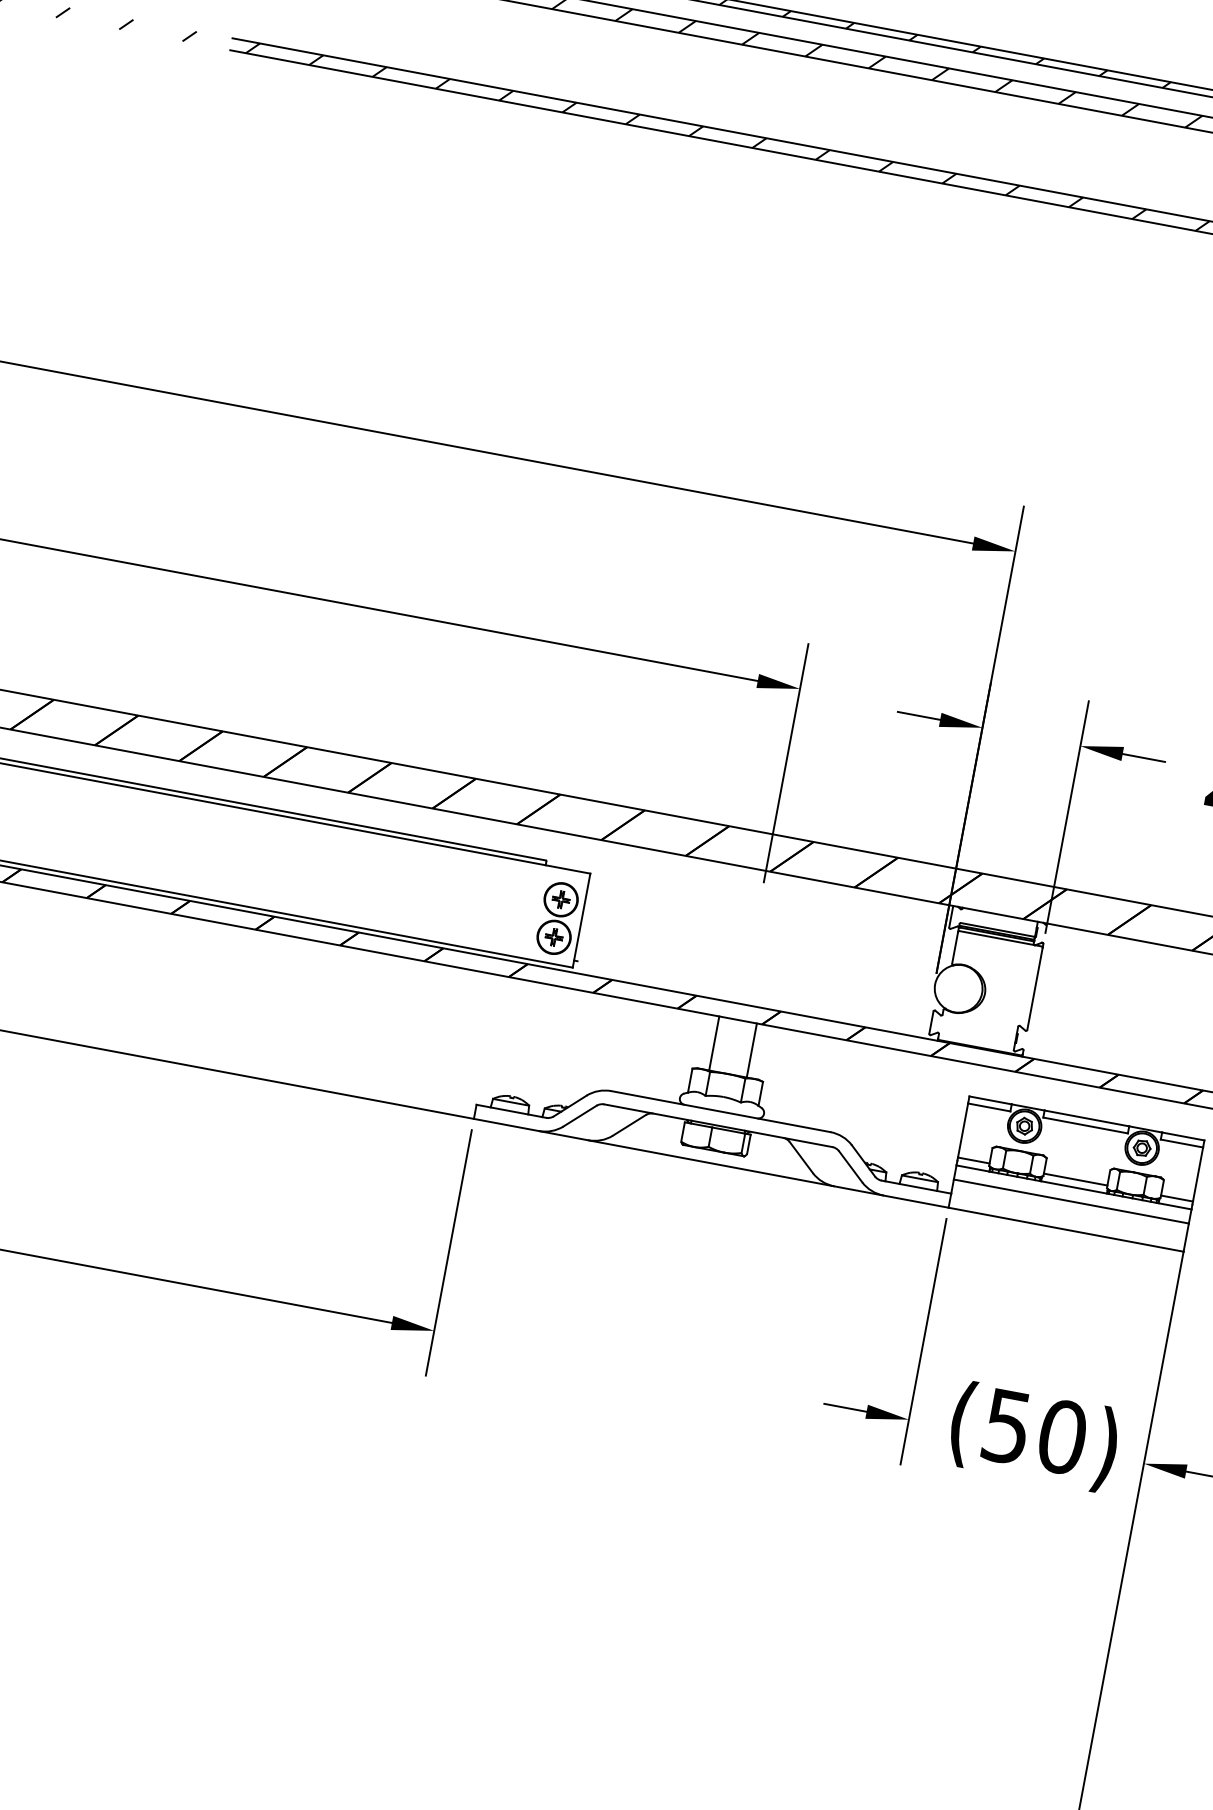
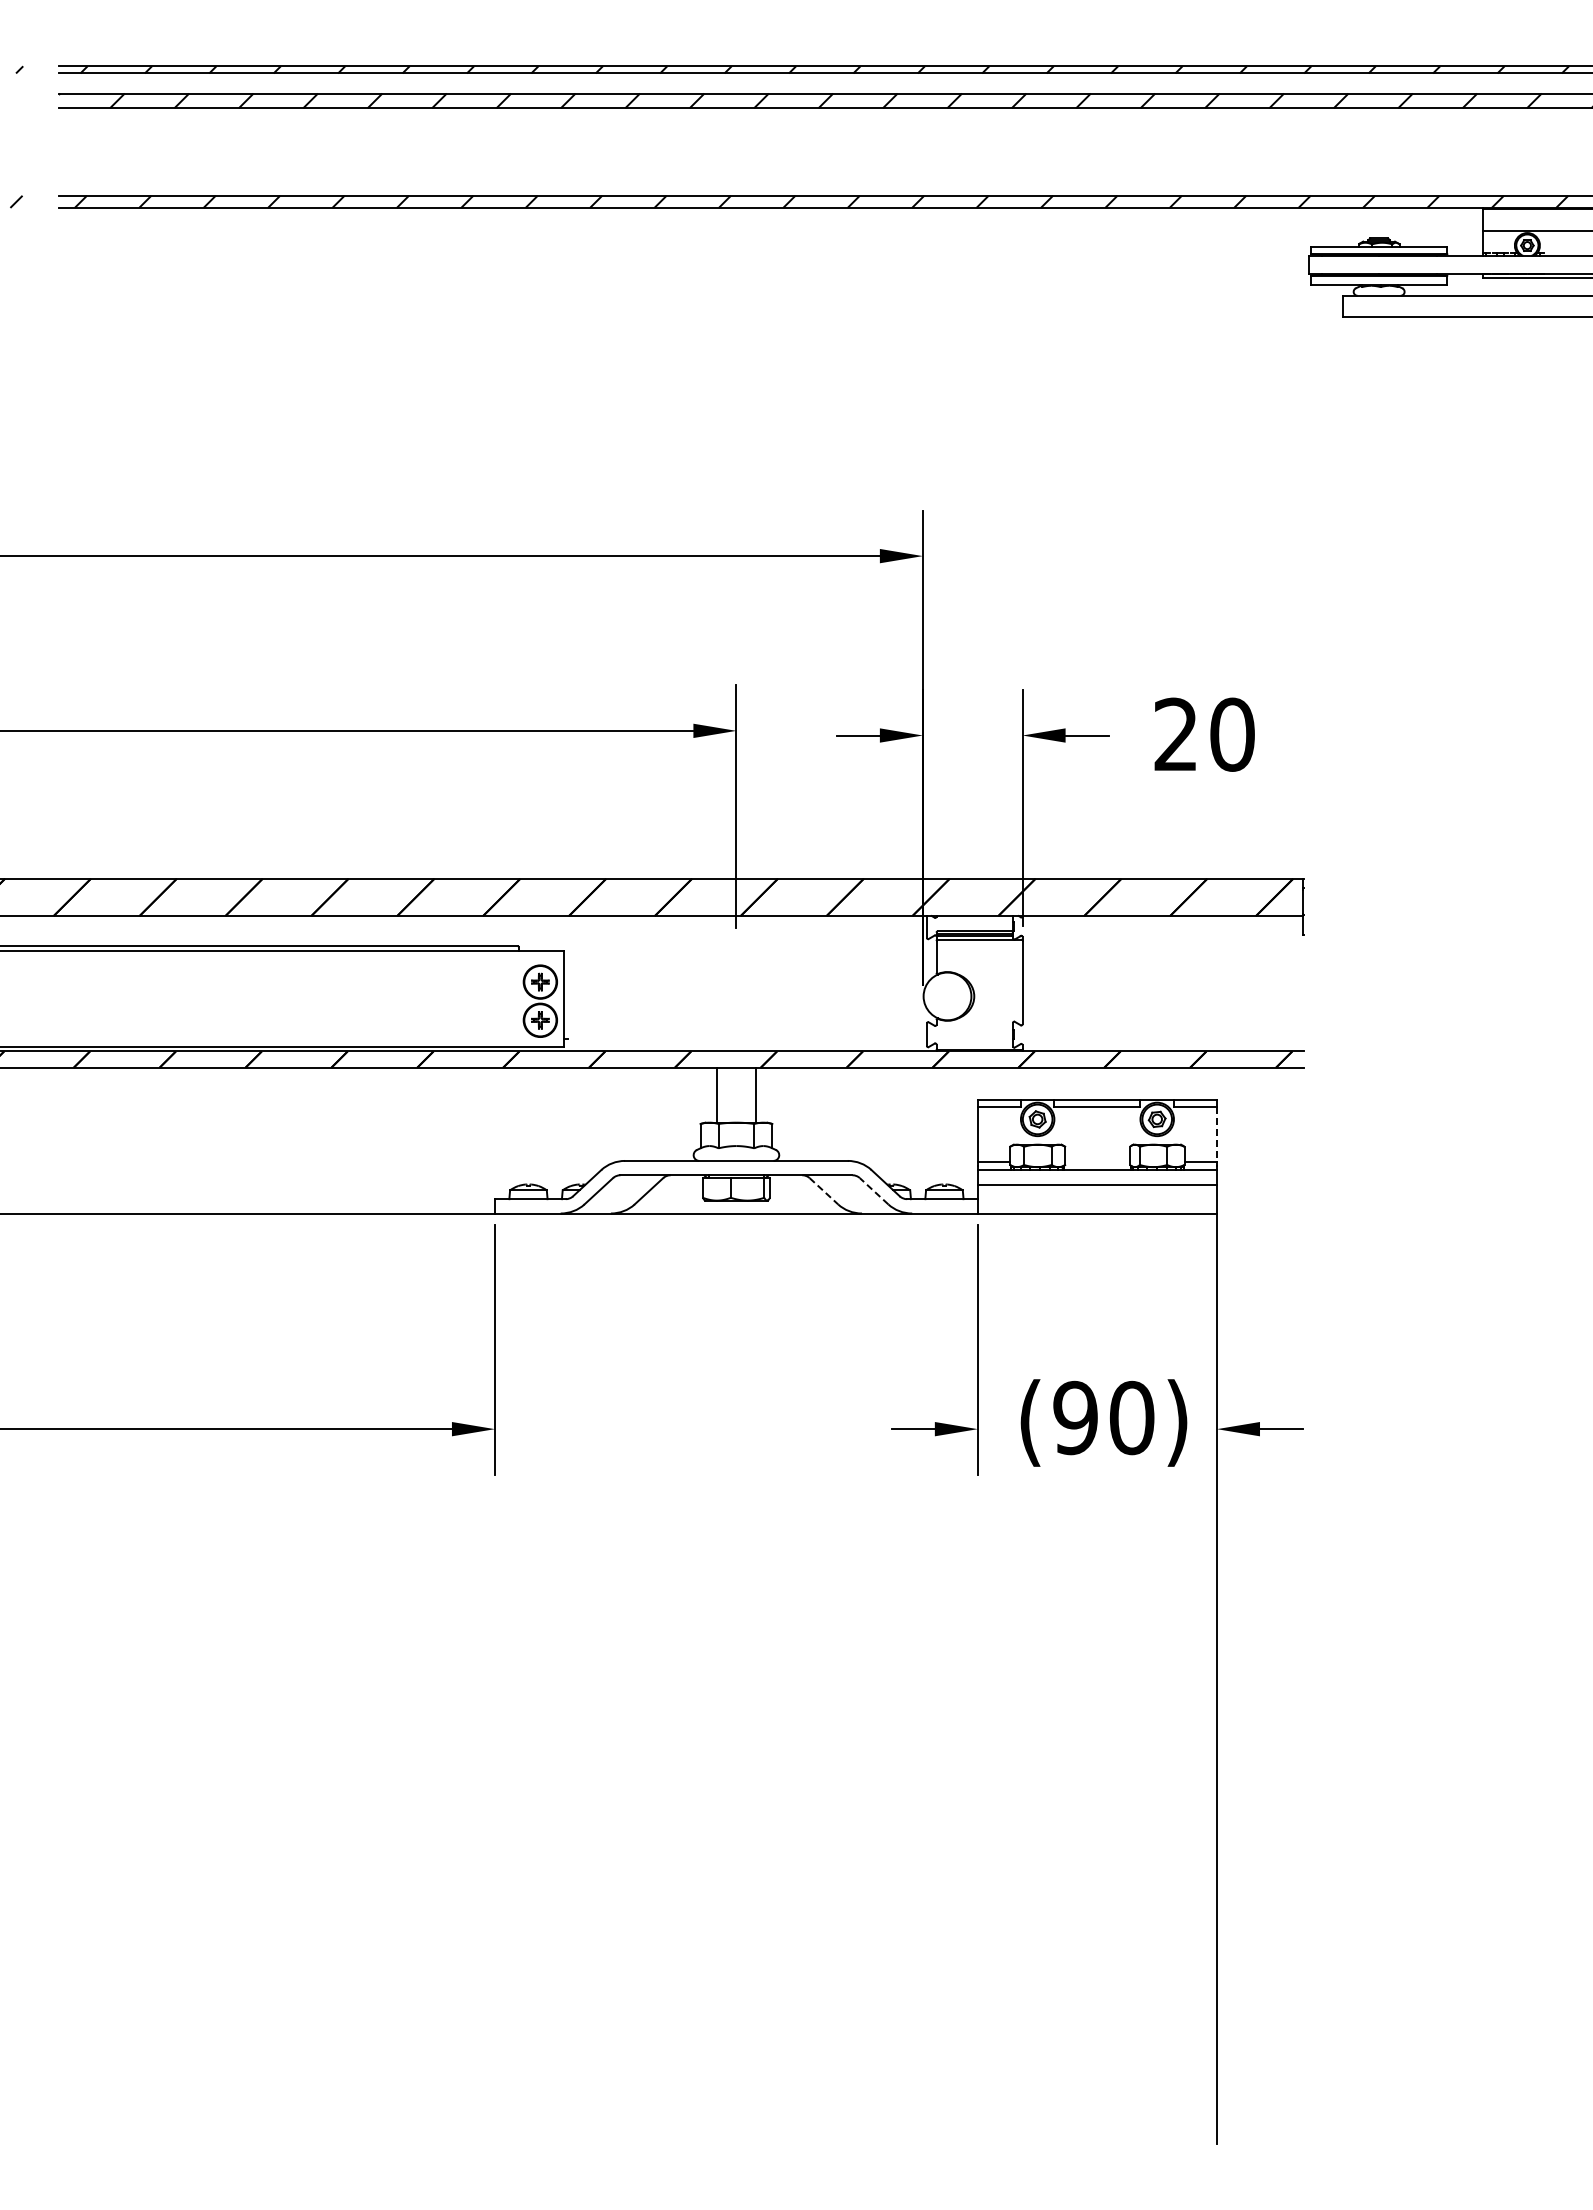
line: (801, 1157) -> (824, 1191), solid -> dashed
line: (850, 1165) -> (873, 1190), solid -> dashed
line: (1197, 1174) -> (1216, 1135), solid -> dashed
line: (1075, 1179) -> (1097, 1162), removed
text: (1007, 1426) -> (1075, 1417), (50) -> (90)

